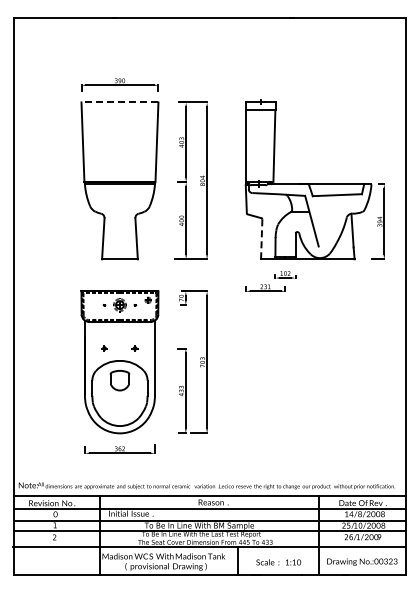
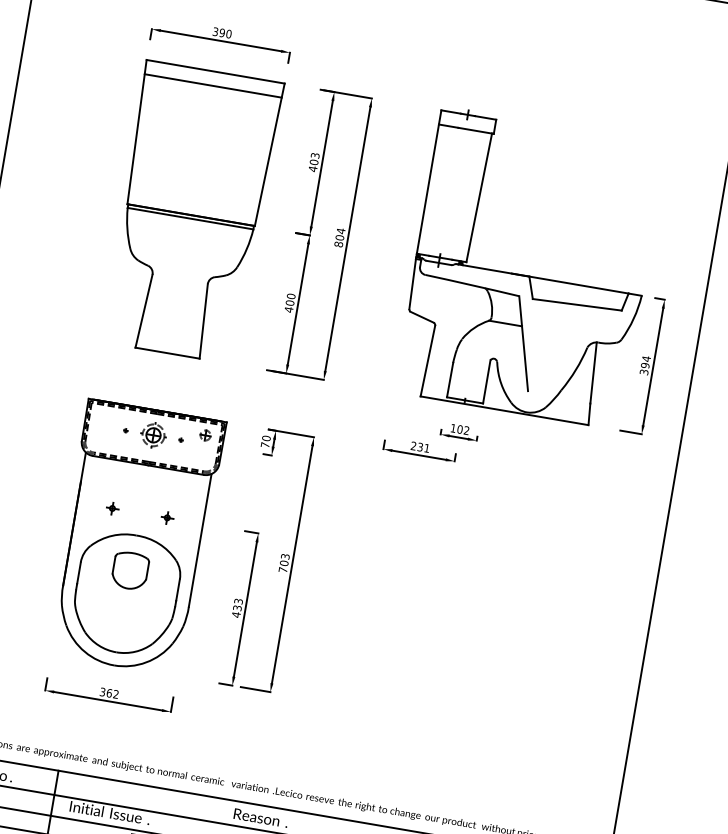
line: (119, 102) -> (214, 71), dashed -> solid
line: (119, 110) -> (212, 86), added
line: (261, 239) -> (427, 361), dashed -> solid

